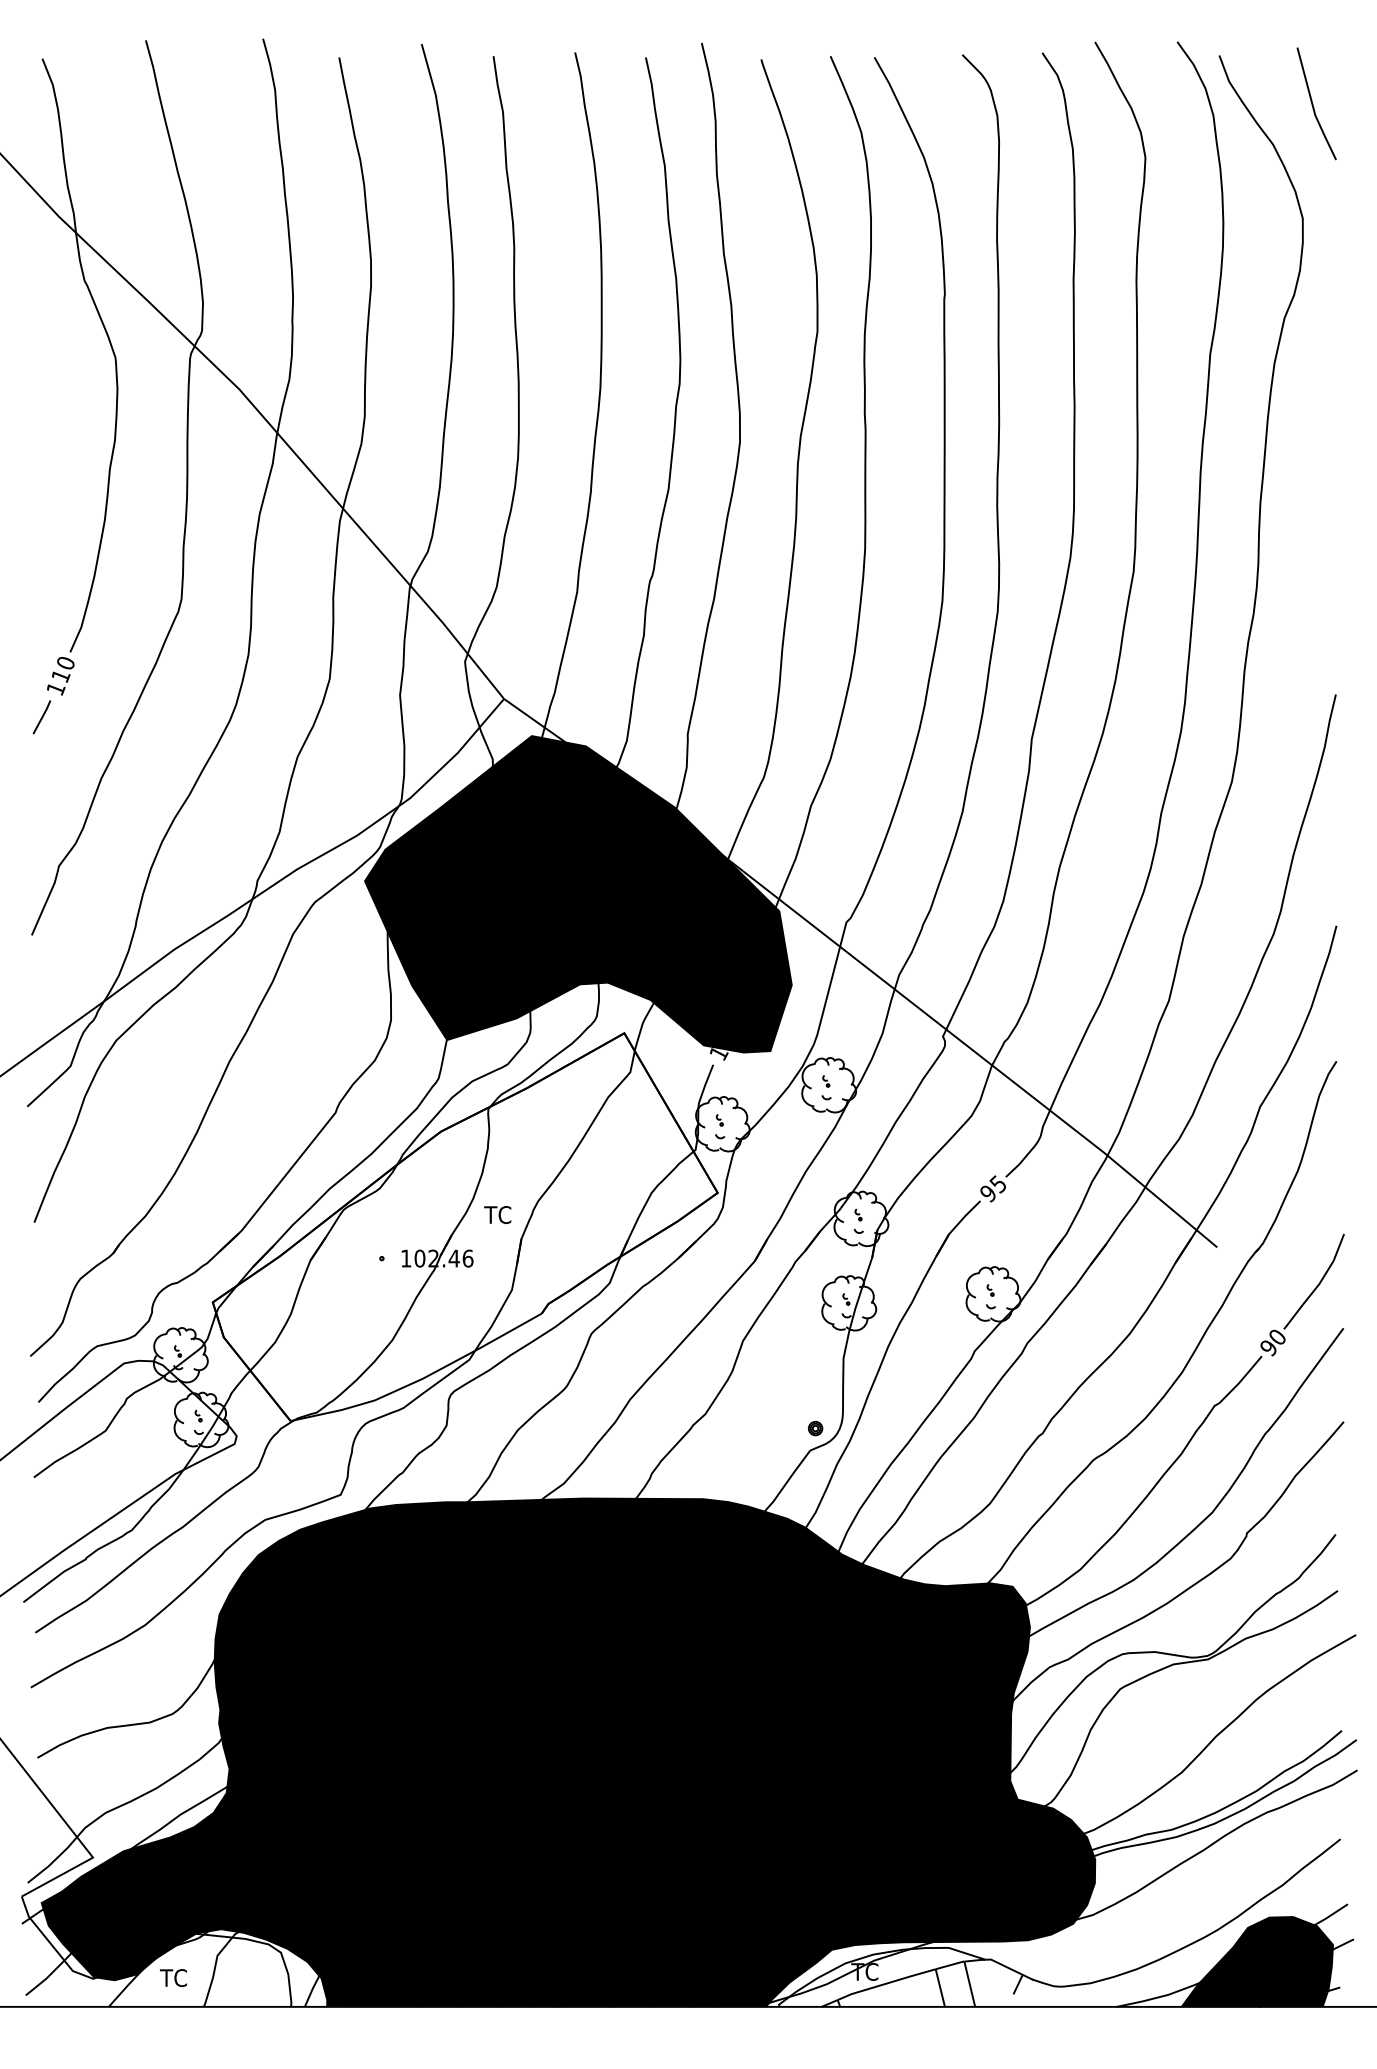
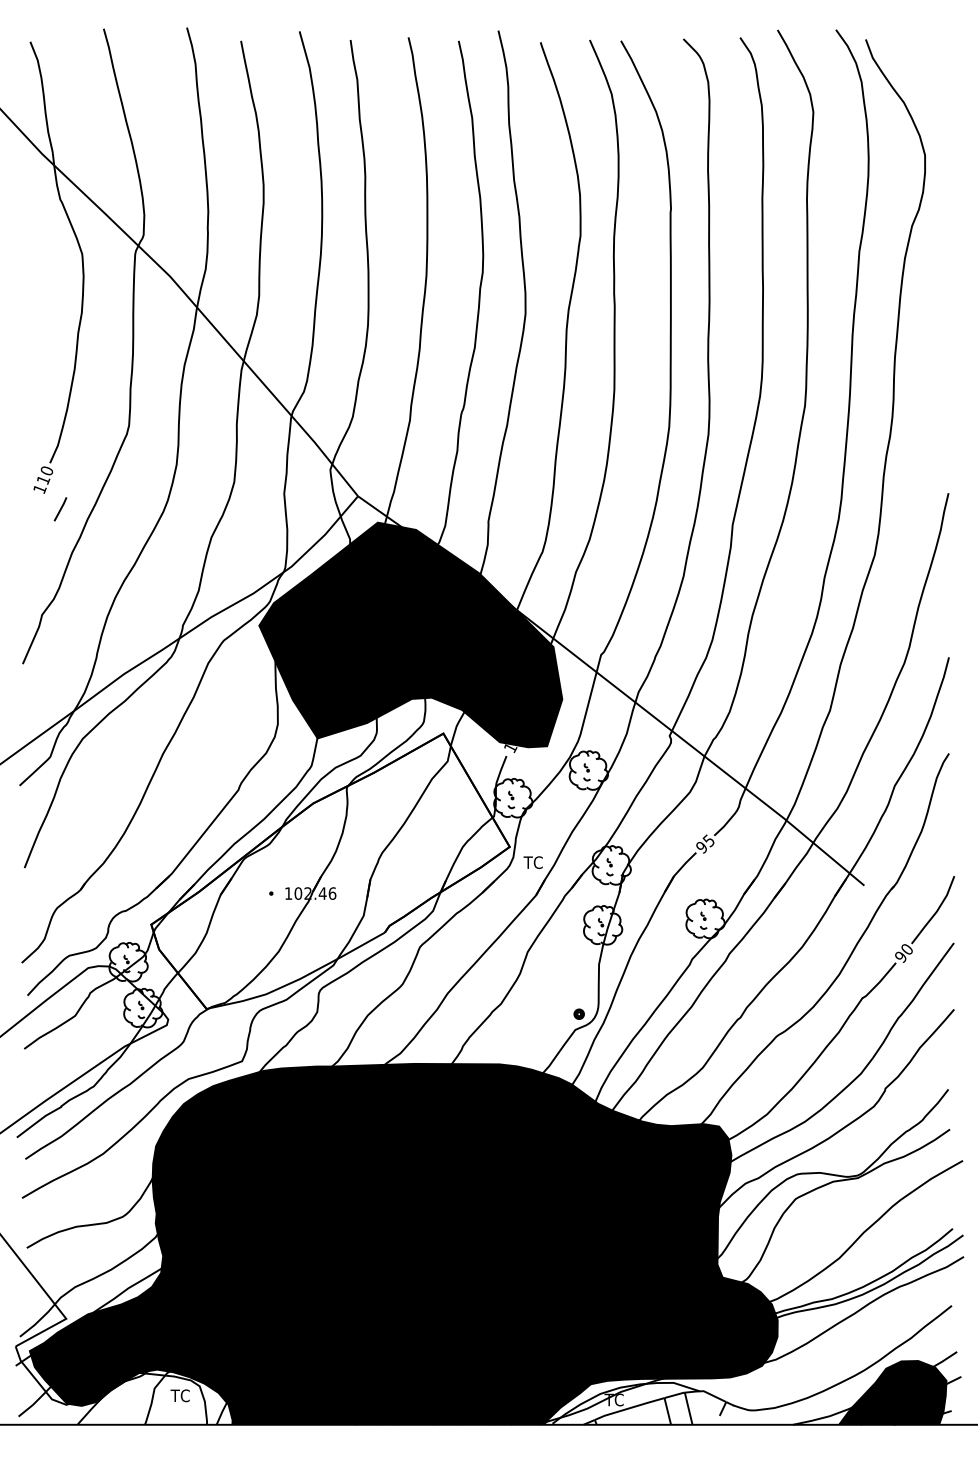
line: (1313, 103) -> (932, 73), removed
line: (41, 717) -> (60, 509), moved
text: (497, 1214) -> (533, 862), moved
text: (173, 1978) -> (180, 1396), moved

